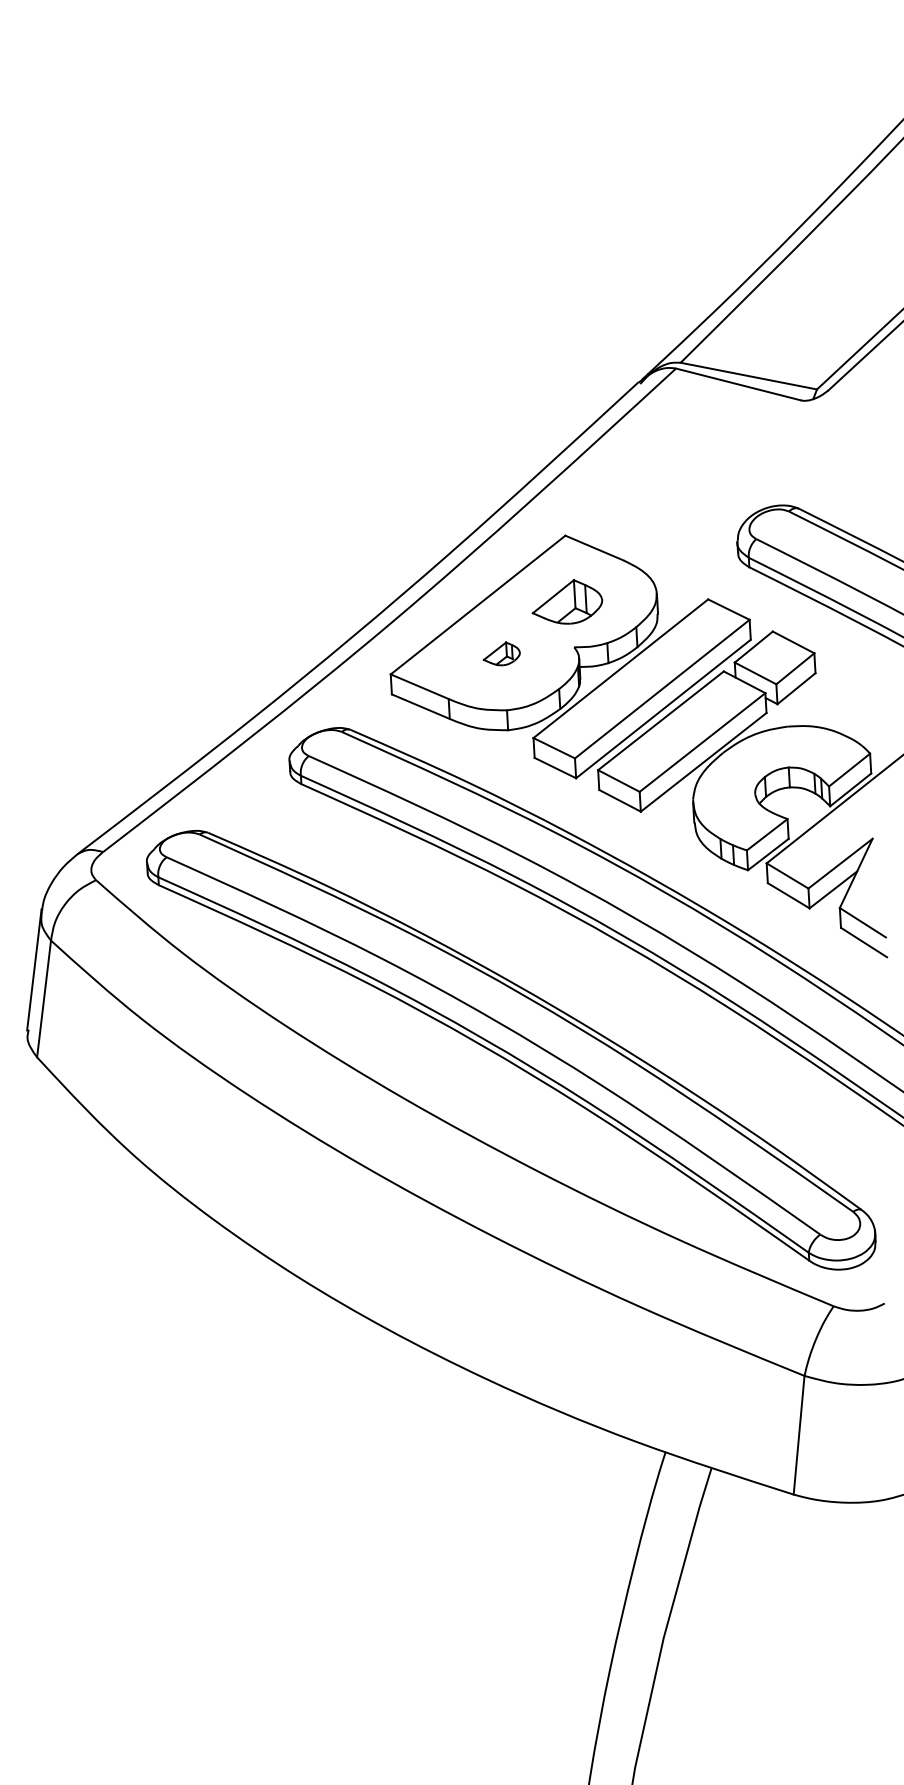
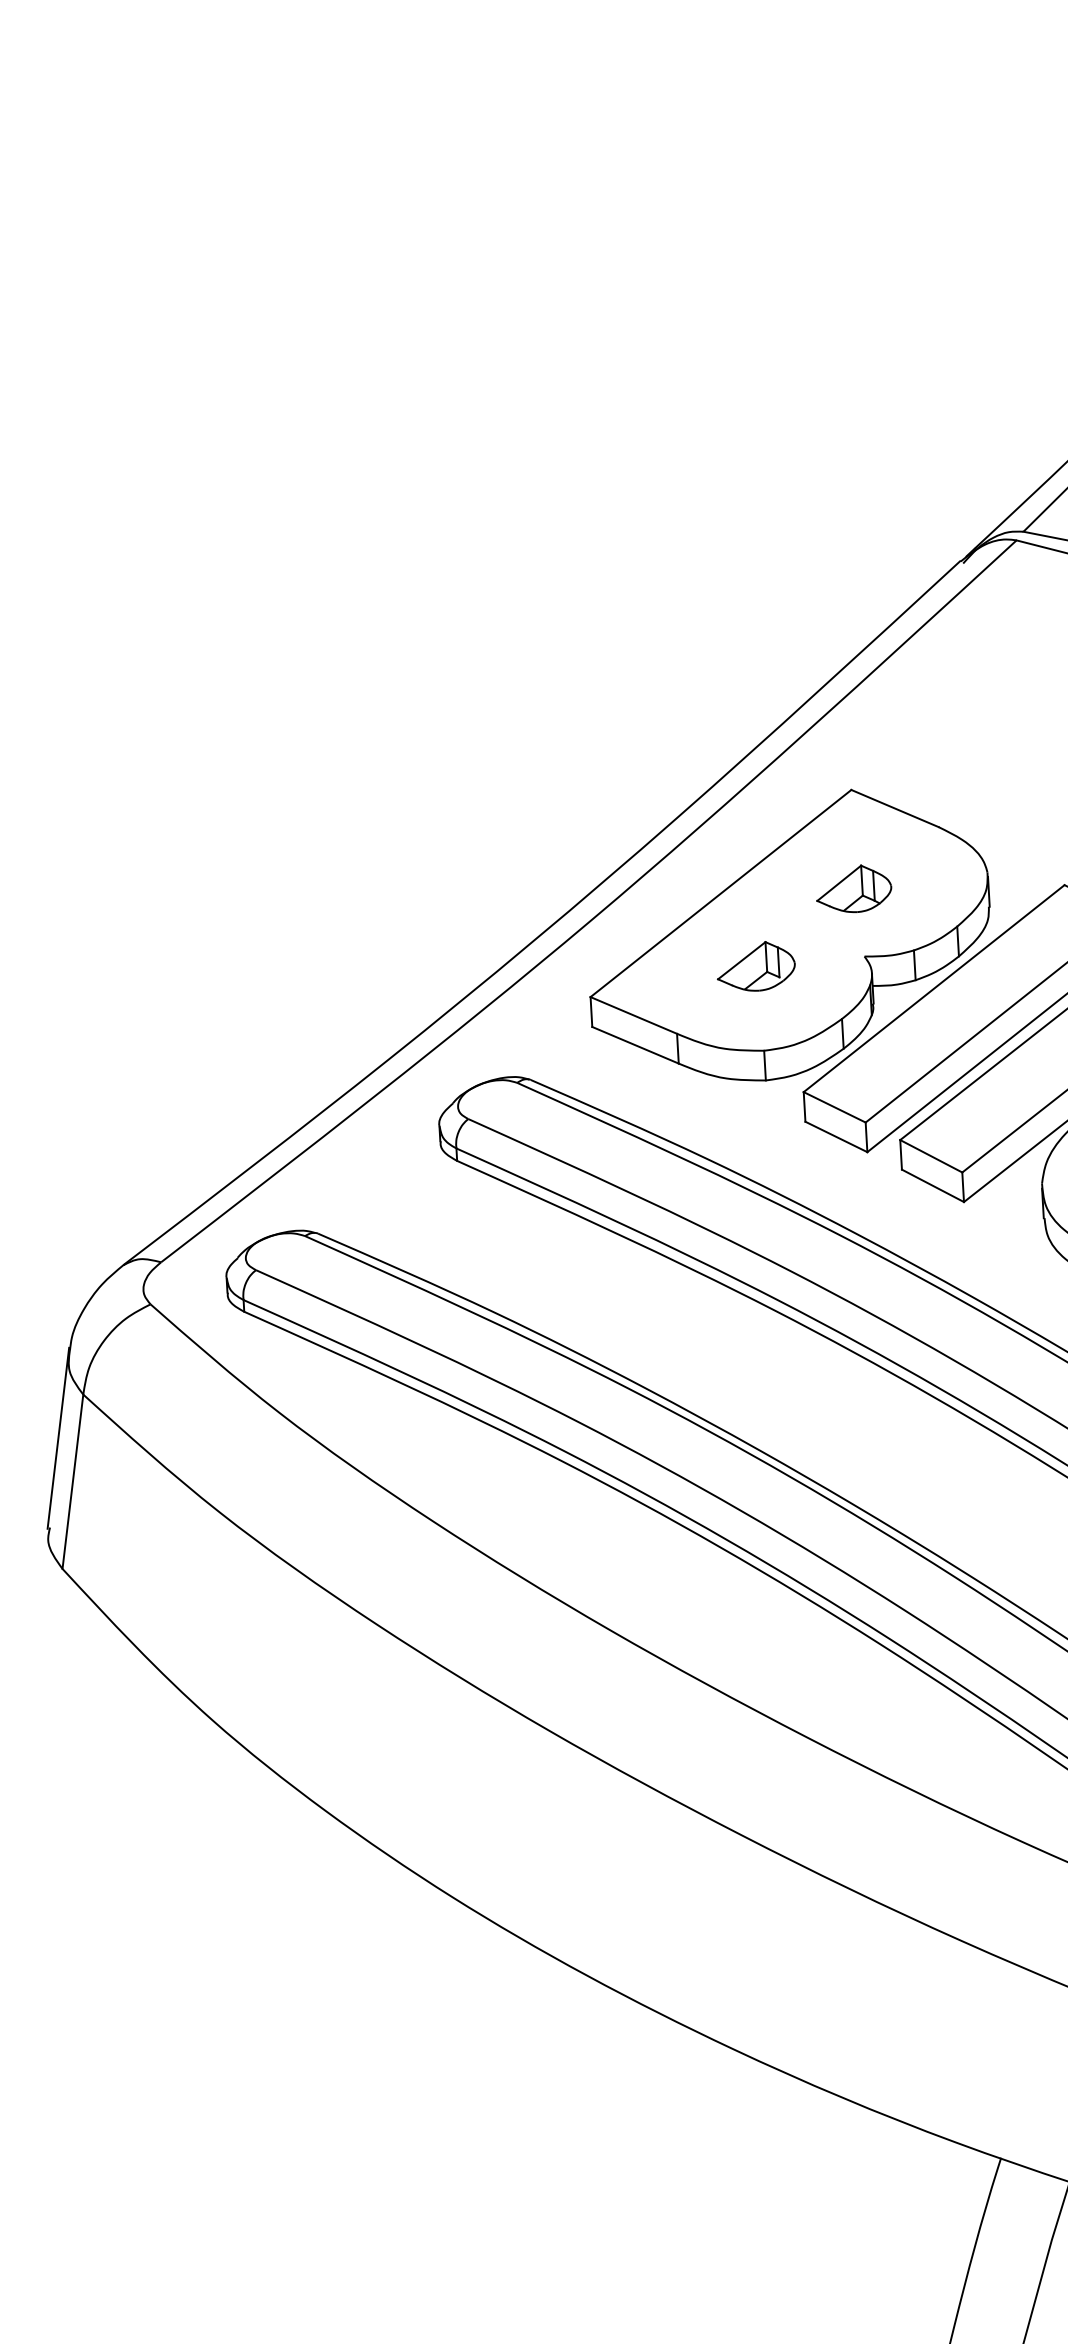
part: (566, 601) -> (852, 888), size x0.71
part: (501, 653) -> (755, 965), size x1.43

